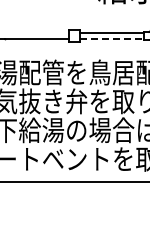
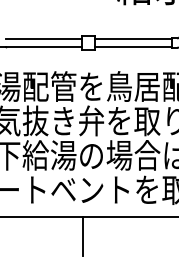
line: (36, 32) -> (43, 38), added
line: (111, 39) -> (133, 47), dashed -> solid
line: (69, 198) -> (82, 236), added

